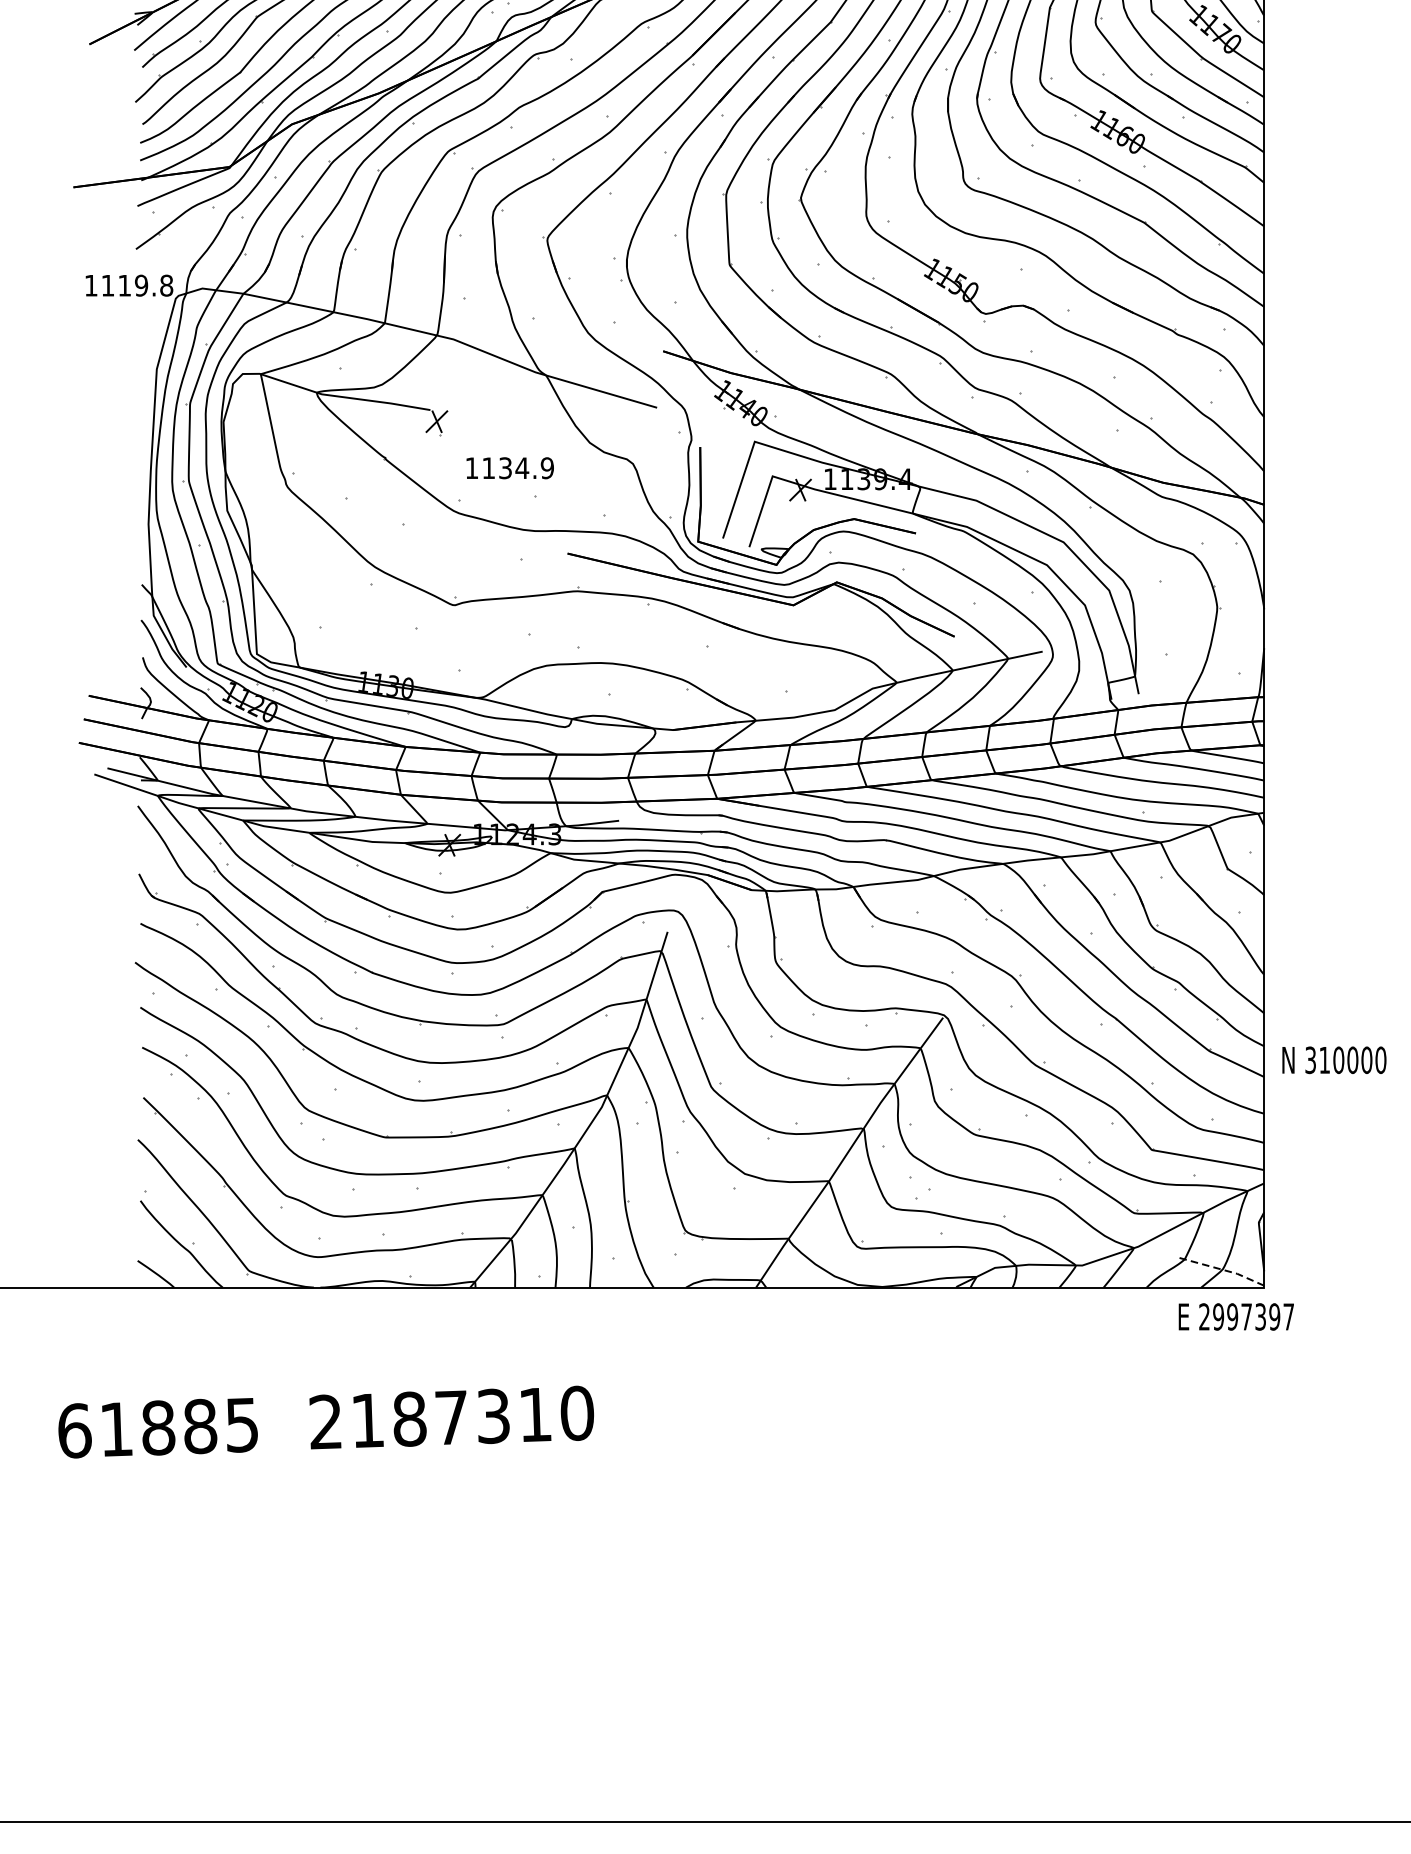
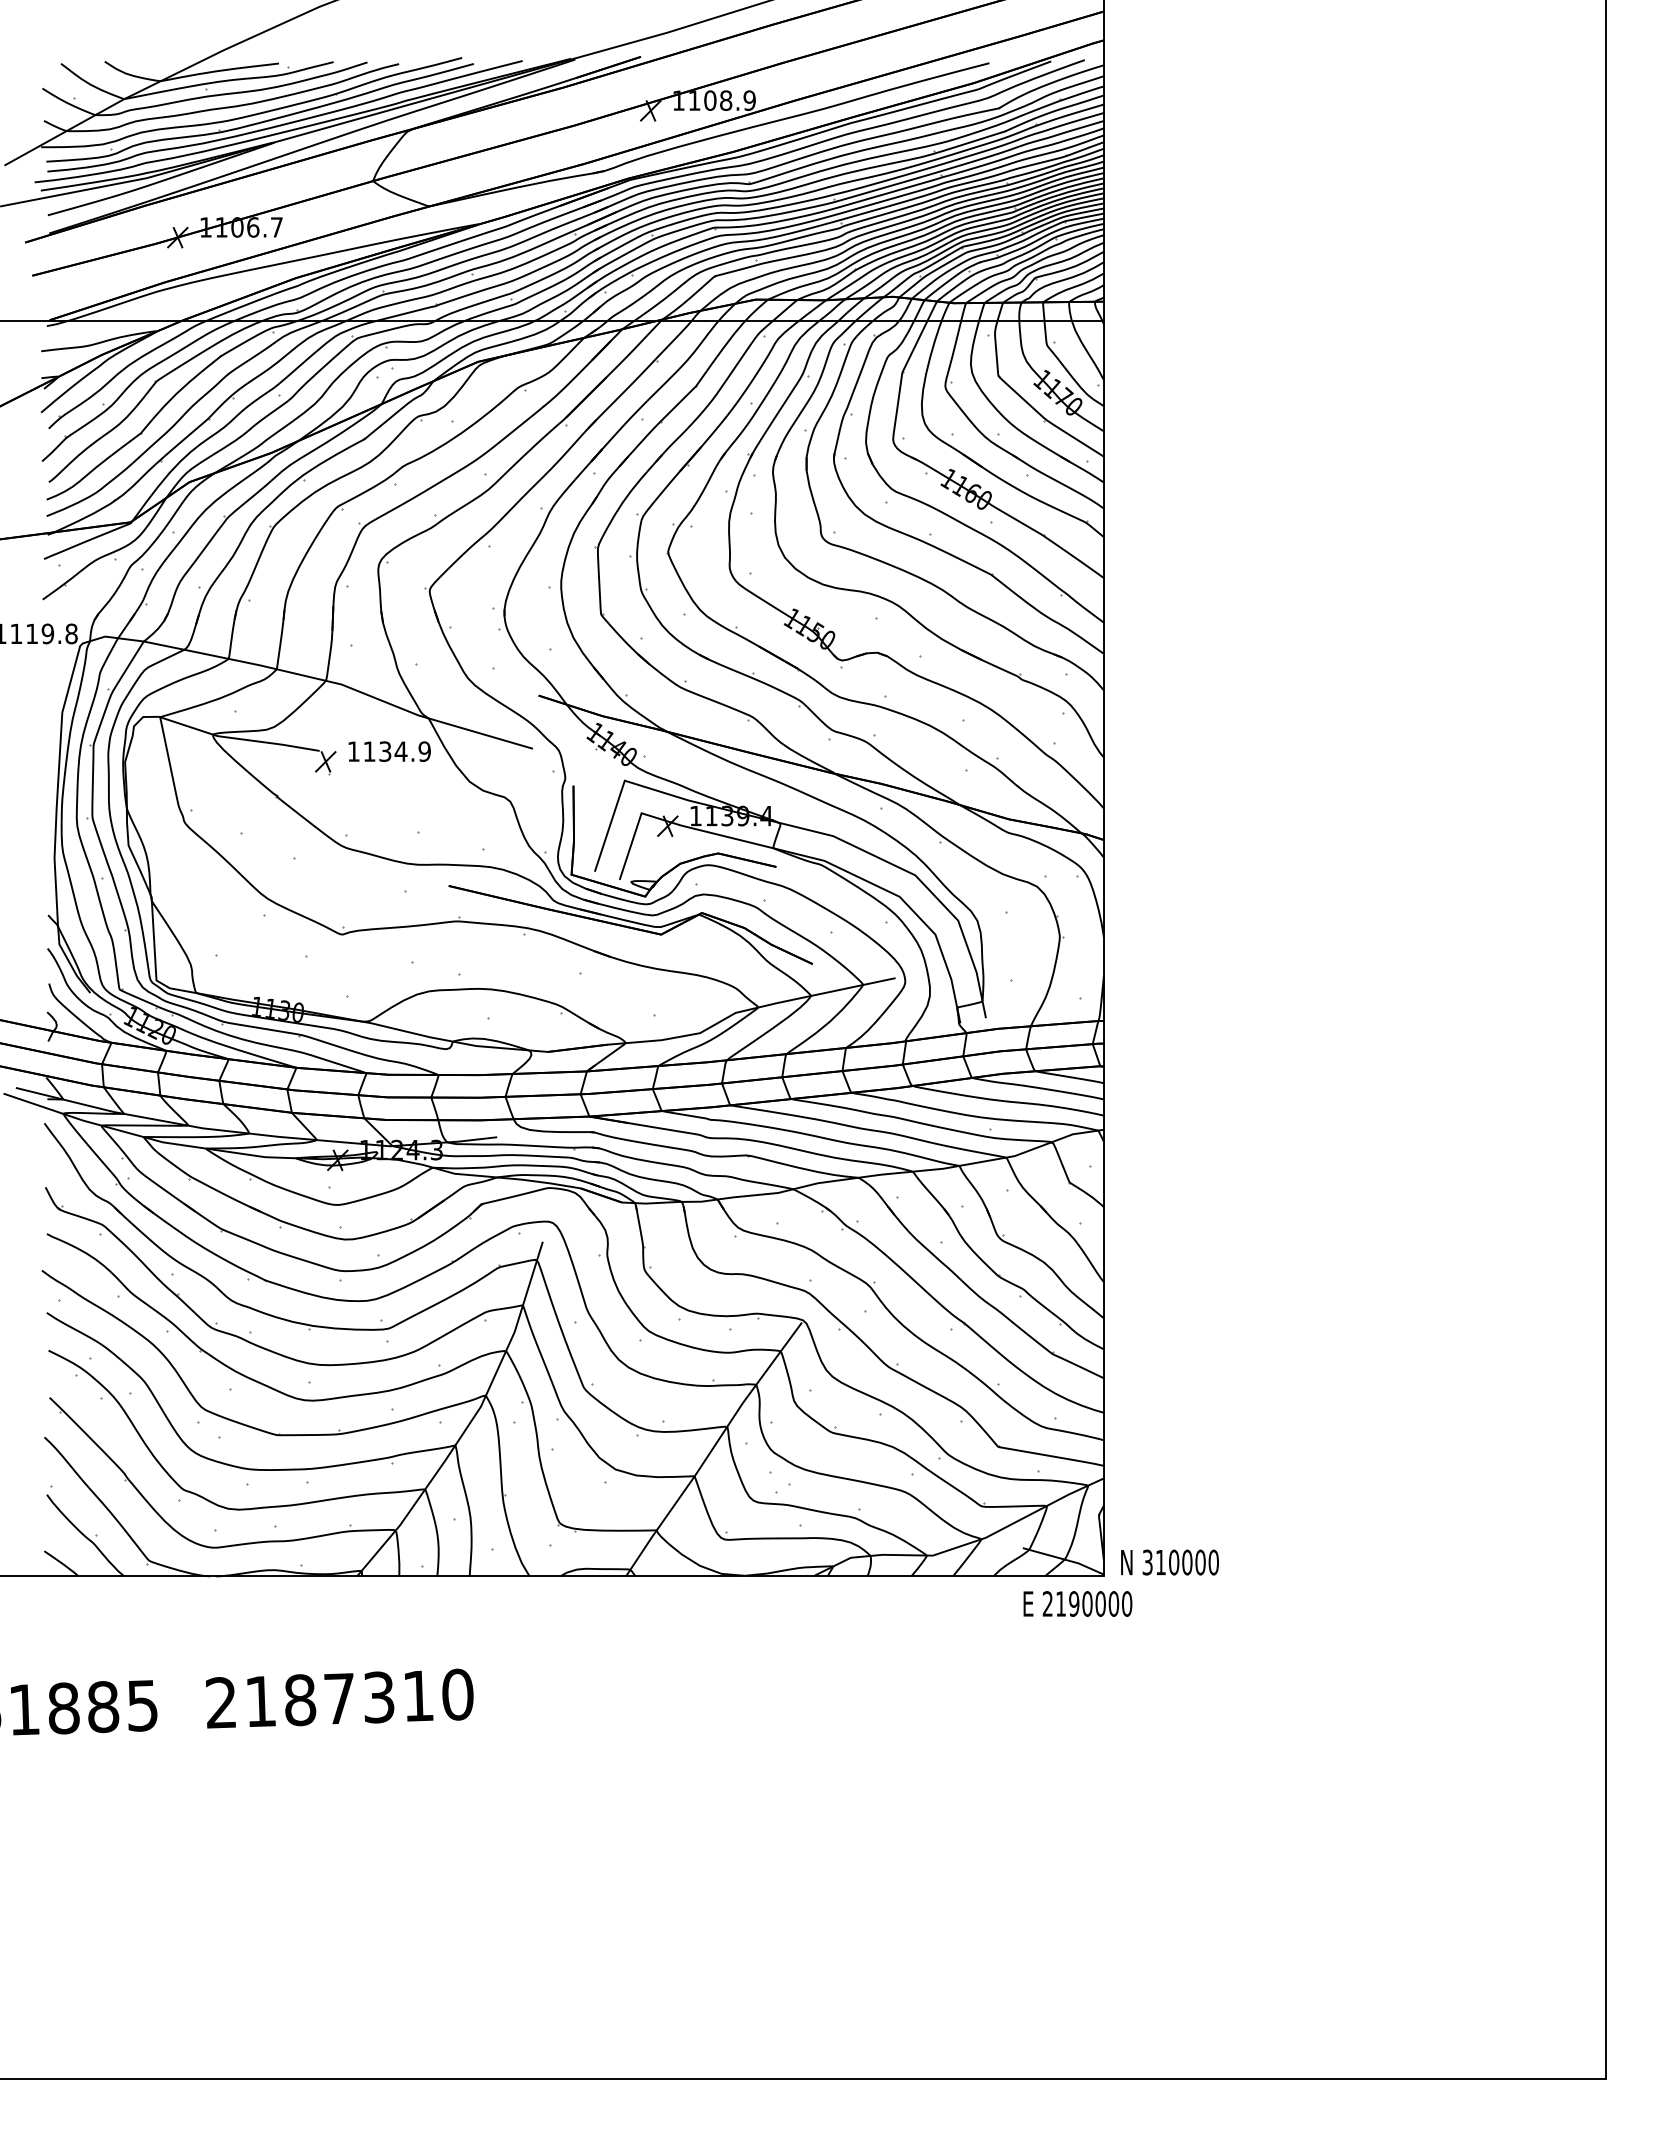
text: (509, 468) -> (389, 751), moved
text: (1333, 1060) -> (1169, 1562), moved
line: (1222, 1269) -> (1064, 1559), dashed -> solid
text: (1253, 1316) -> (1093, 1603), 2997397 -> 2190000

